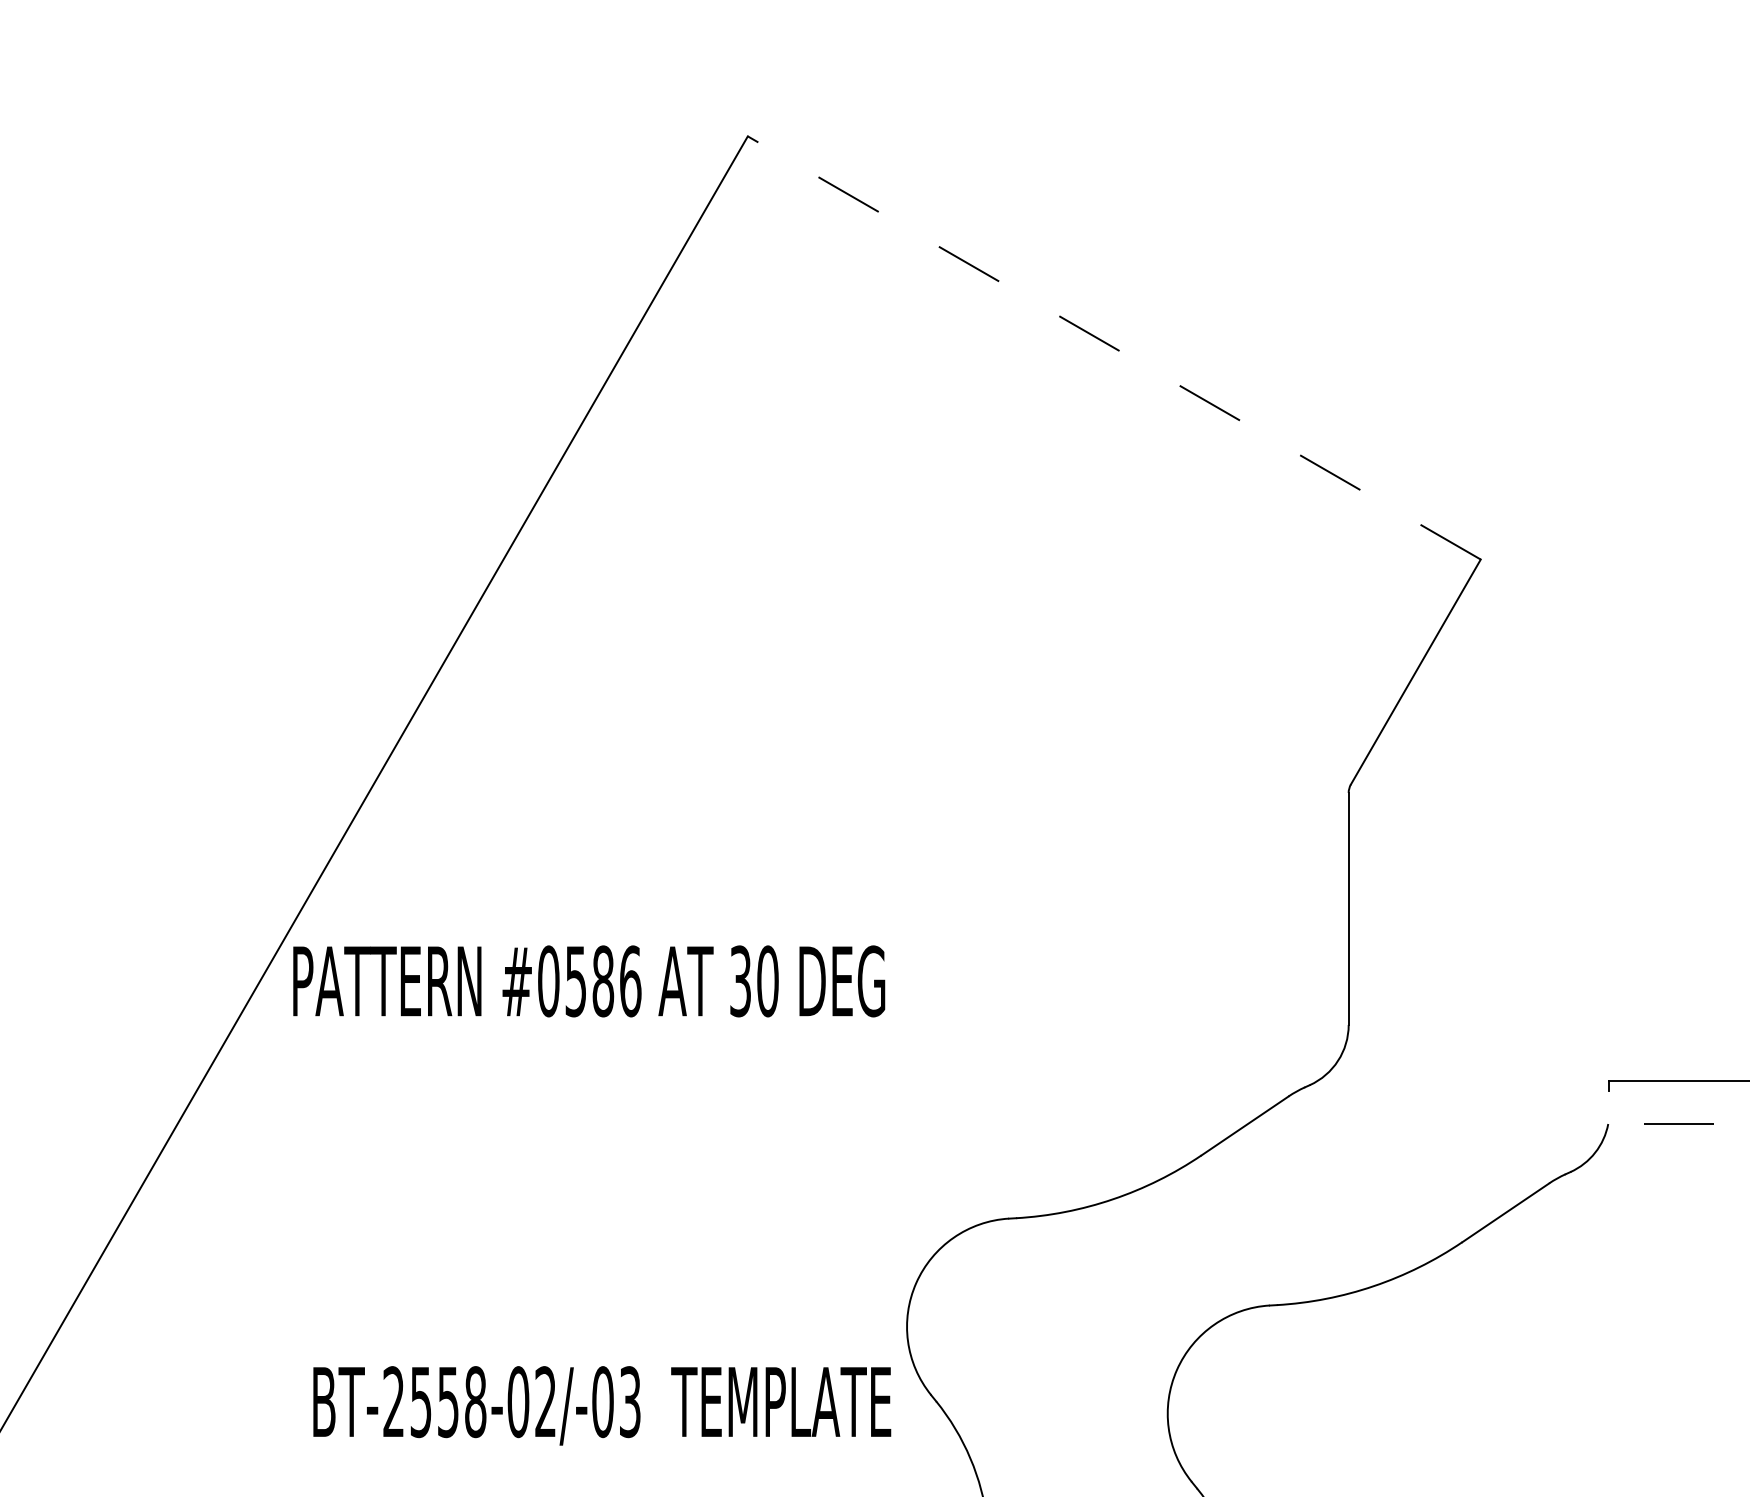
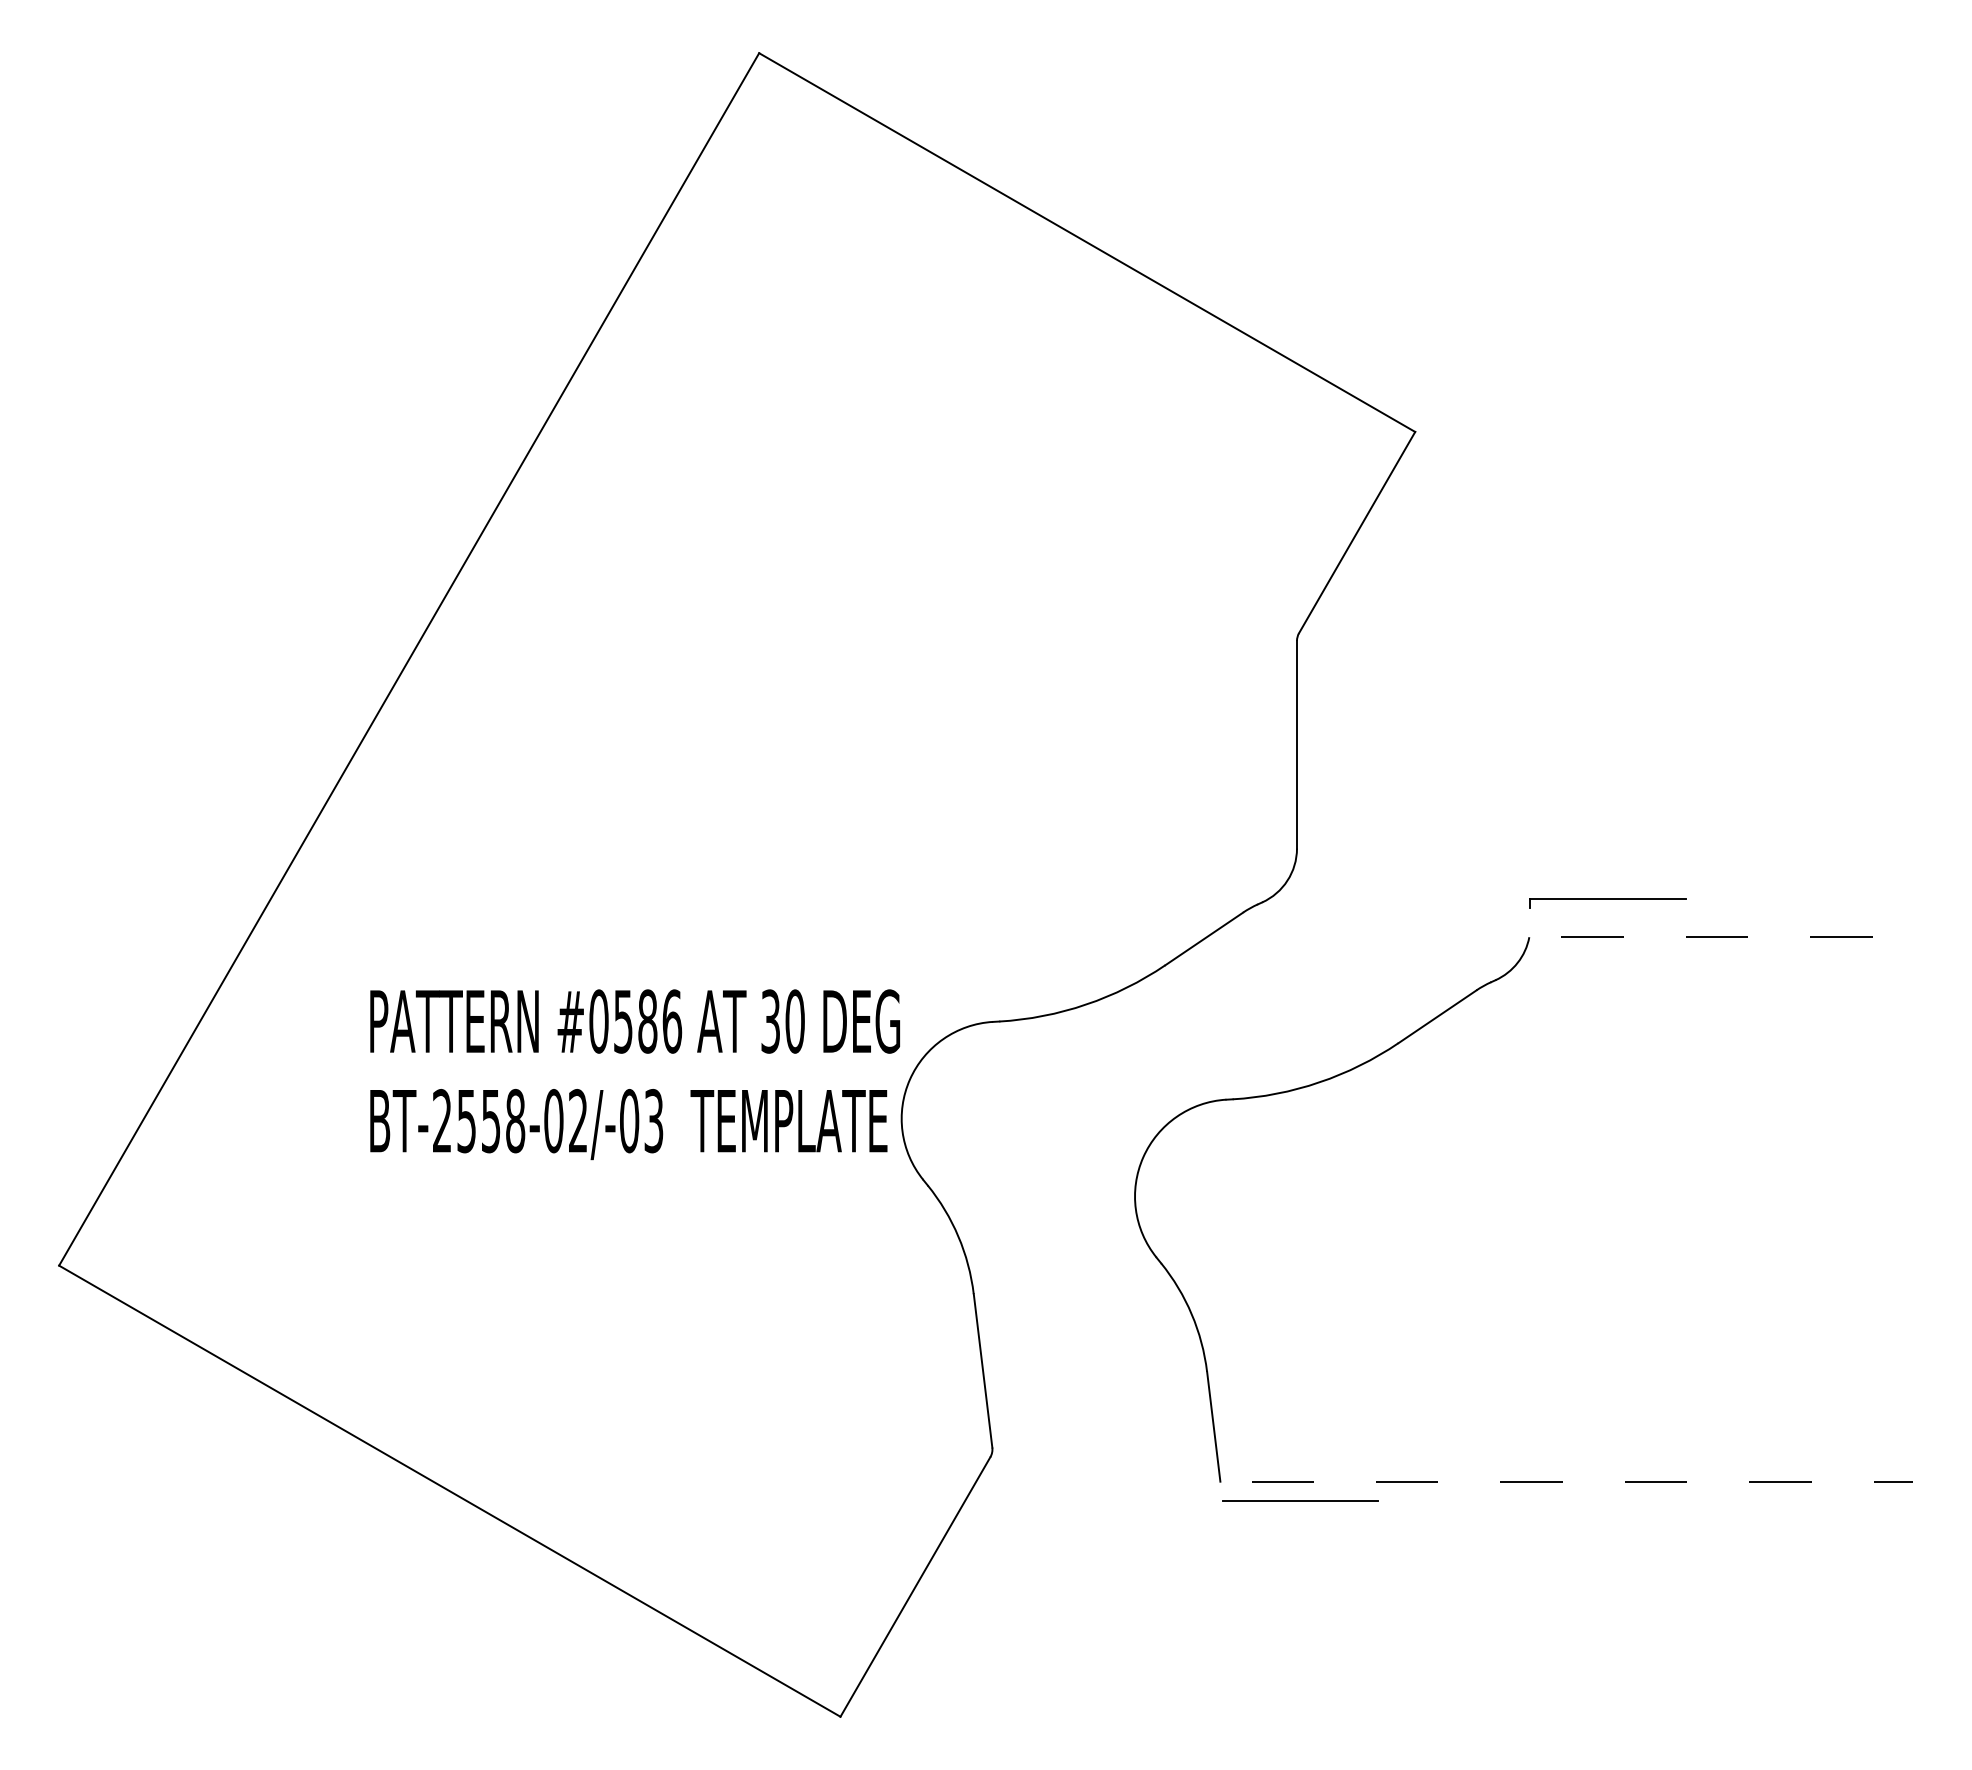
line: (1114, 347) -> (1087, 242), dashed -> solid
text: (588, 981) -> (634, 1021), moved
text: (601, 1405) -> (628, 1124), moved

